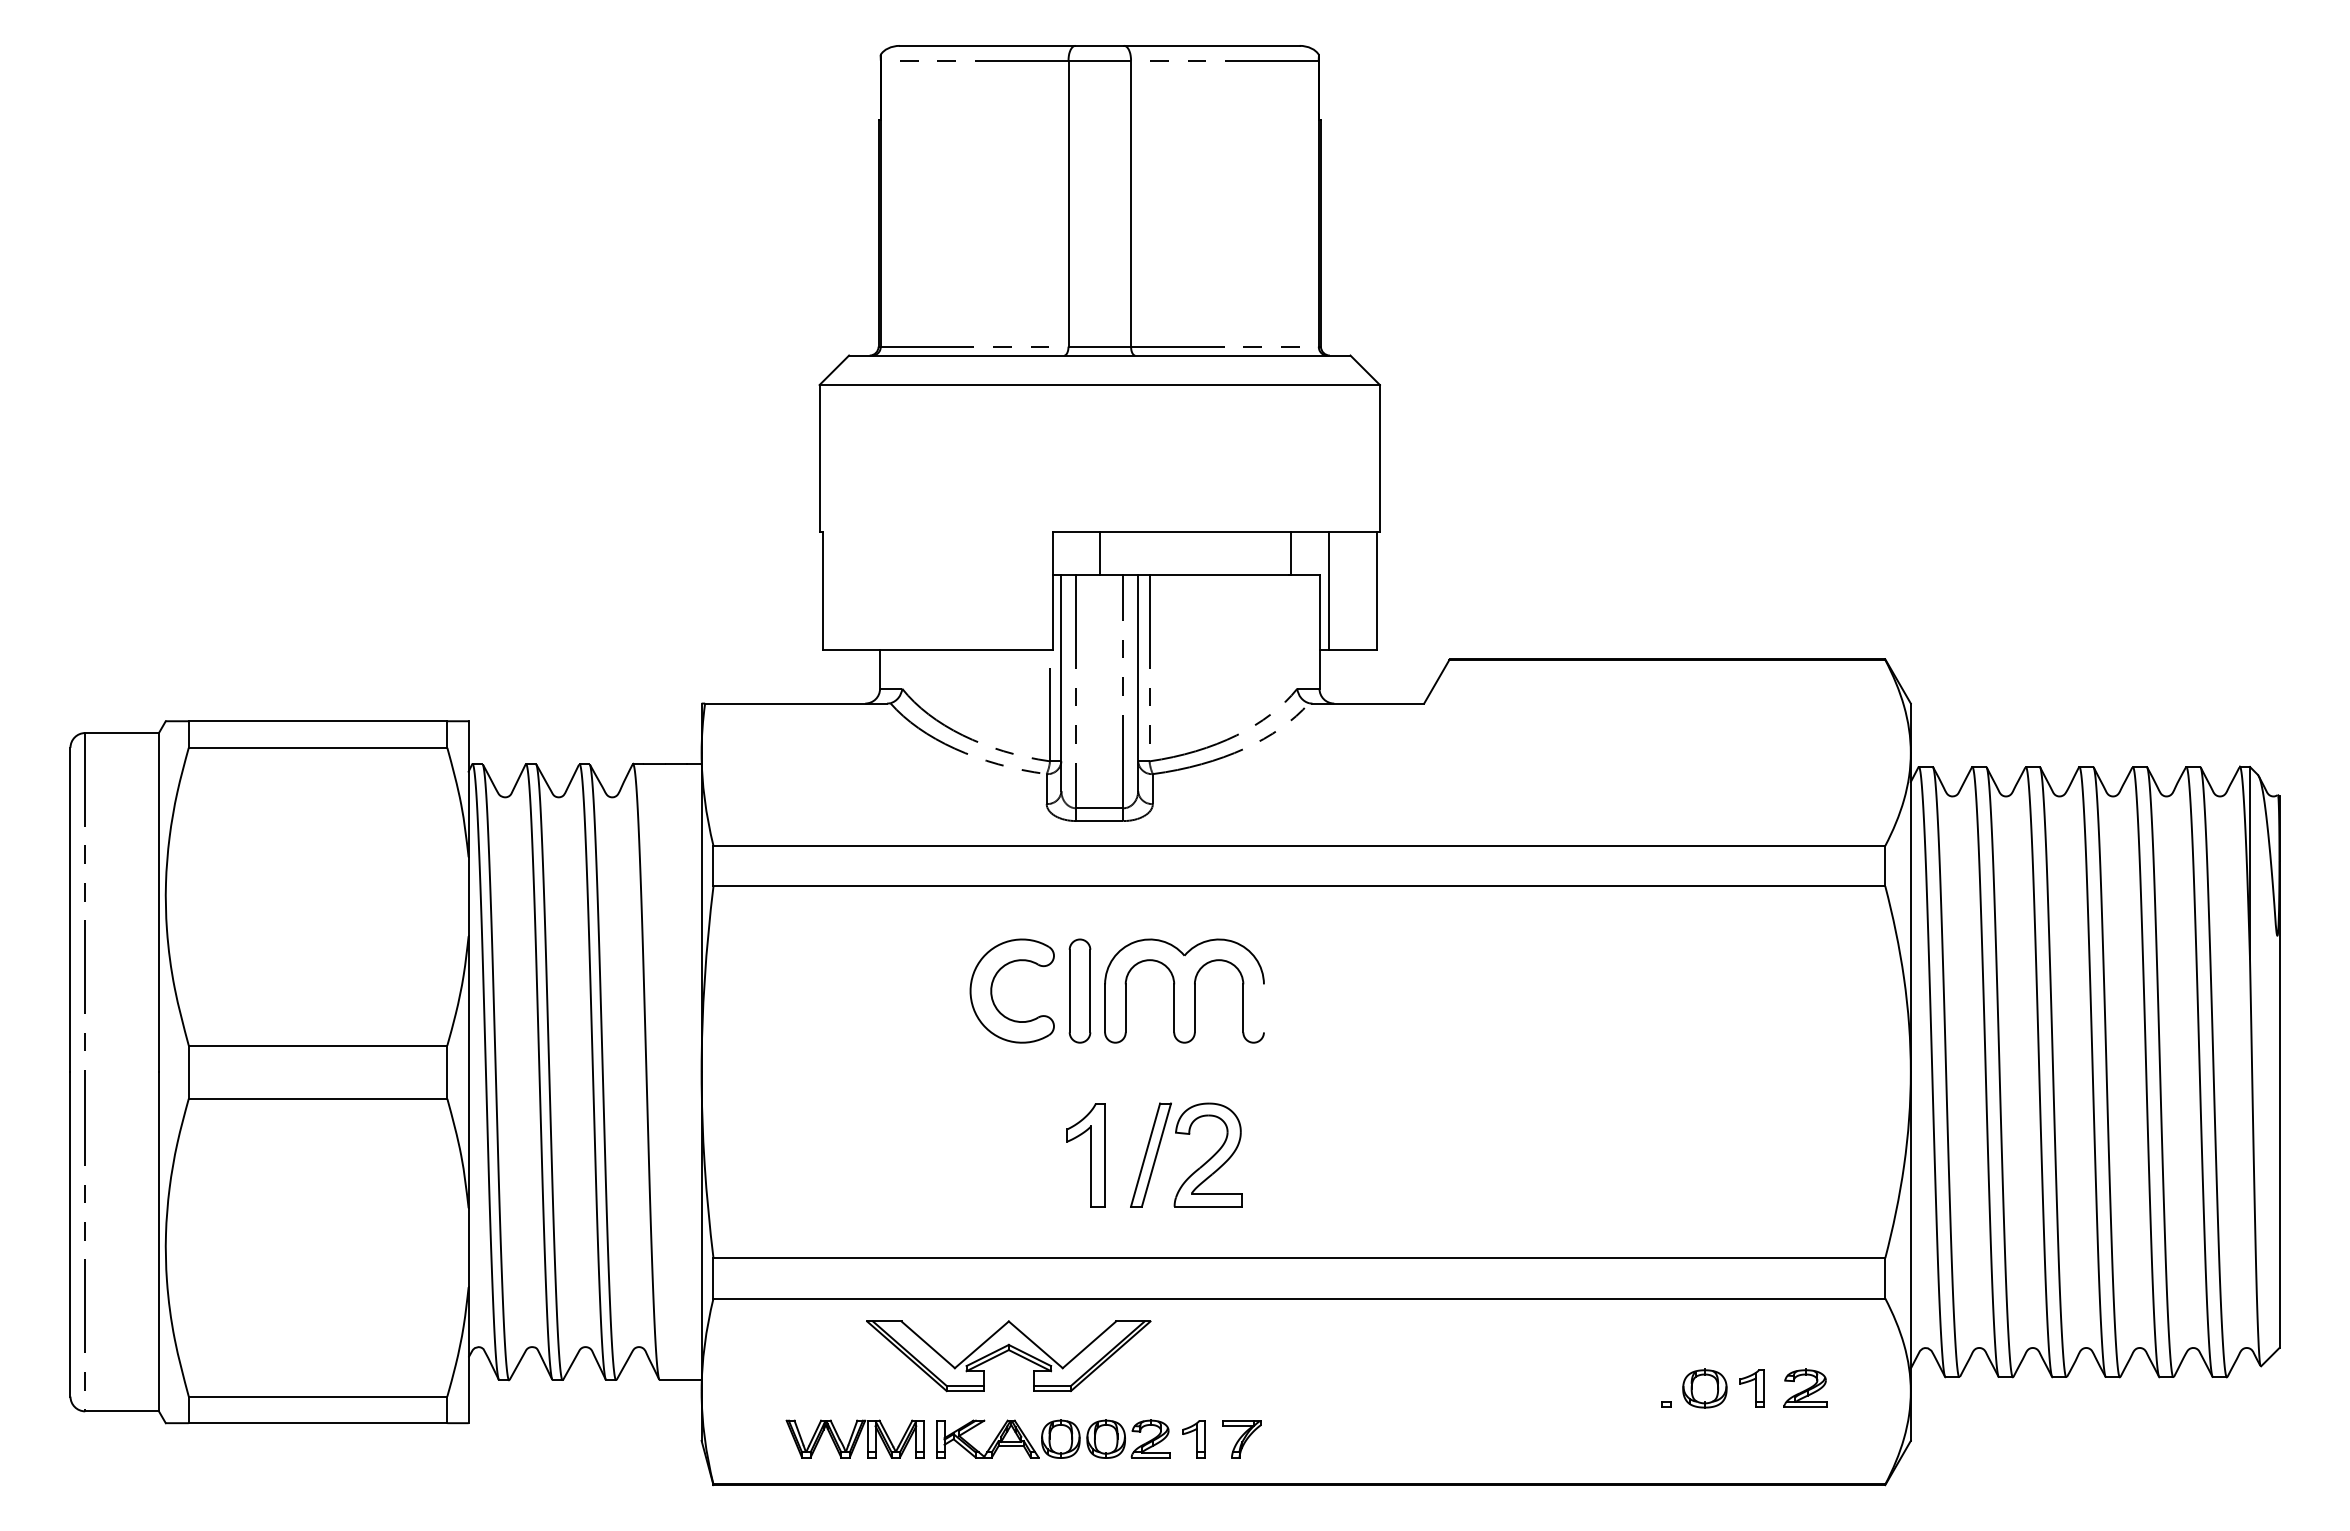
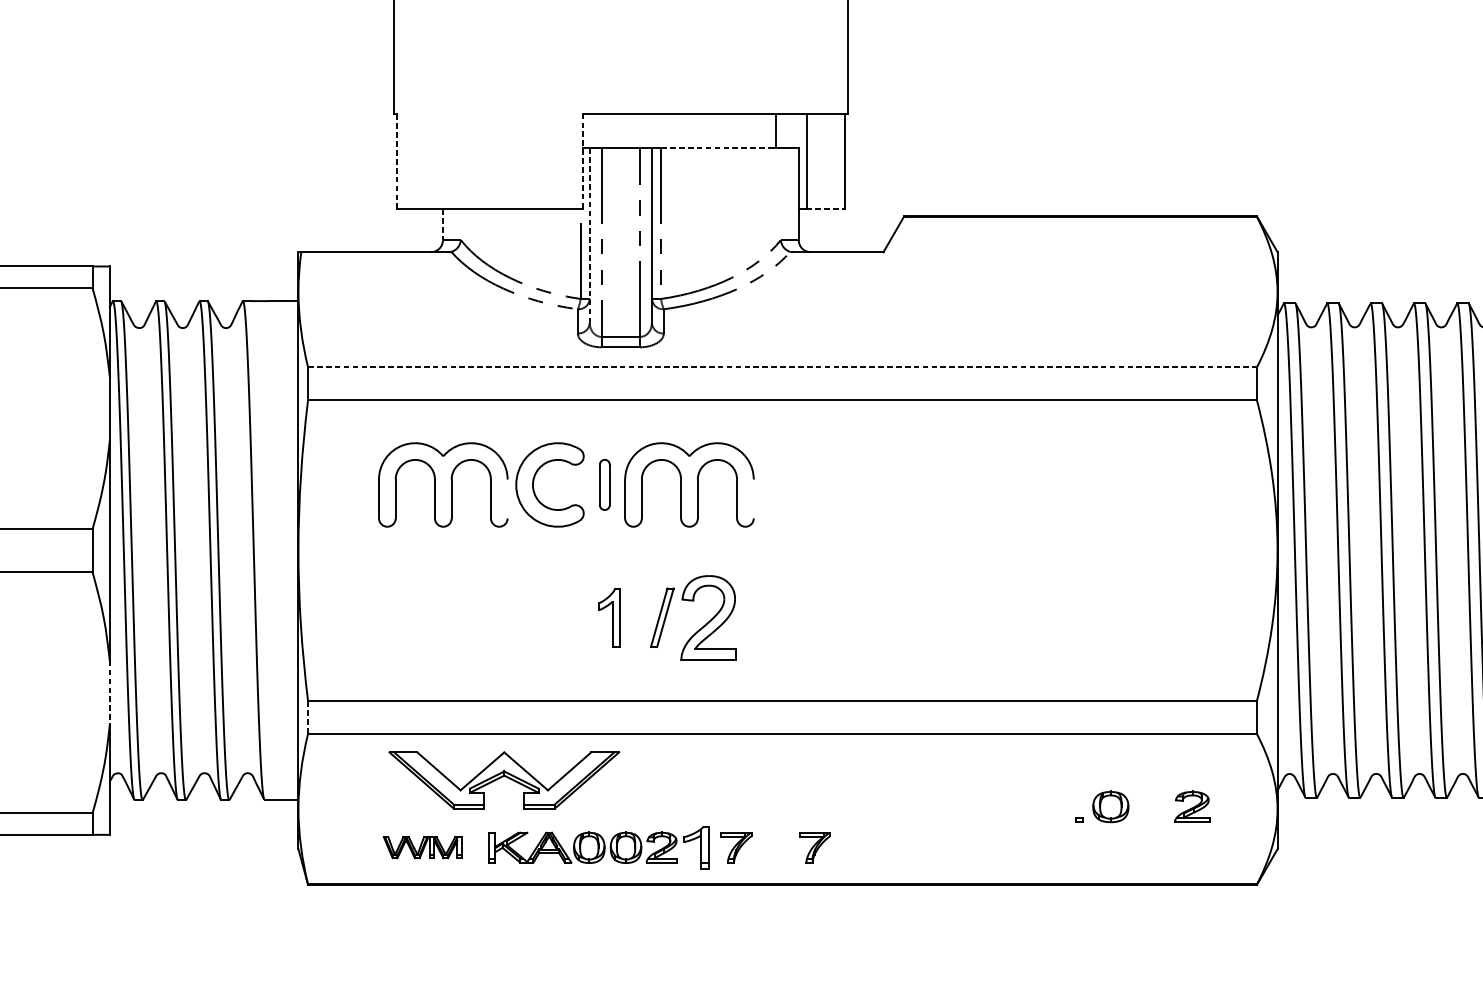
line: (1099, 553) -> (620, 130), removed
line: (1219, 575) -> (717, 148), solid -> dashed
line: (823, 591) -> (397, 161), solid -> dashed
line: (1052, 591) -> (582, 161), solid -> dashed
line: (1353, 650) -> (826, 209), solid -> dashed
line: (880, 670) -> (443, 225), solid -> dashed
line: (1061, 682) -> (589, 235), solid -> dashed
line: (1299, 845) -> (782, 367), solid -> dashed
part: (870, 990) -> (435, 484), added
part: (1079, 990) -> (604, 484), size x0.6
part: (1150, 1154) -> (661, 617), size x0.7
part: (1085, 1155) -> (609, 618), size x0.7
line: (468, 1248) -> (109, 693), solid -> dashed
line: (713, 1278) -> (308, 717), solid -> dashed
part: (1008, 1356) -> (504, 780), moved
part: (1751, 1388) -> (1148, 806), removed
part: (854, 1438) -> (422, 847), size x0.7
part: (1193, 1439) -> (696, 848), size x1.4
part: (1338, 1439) -> (814, 848), added

